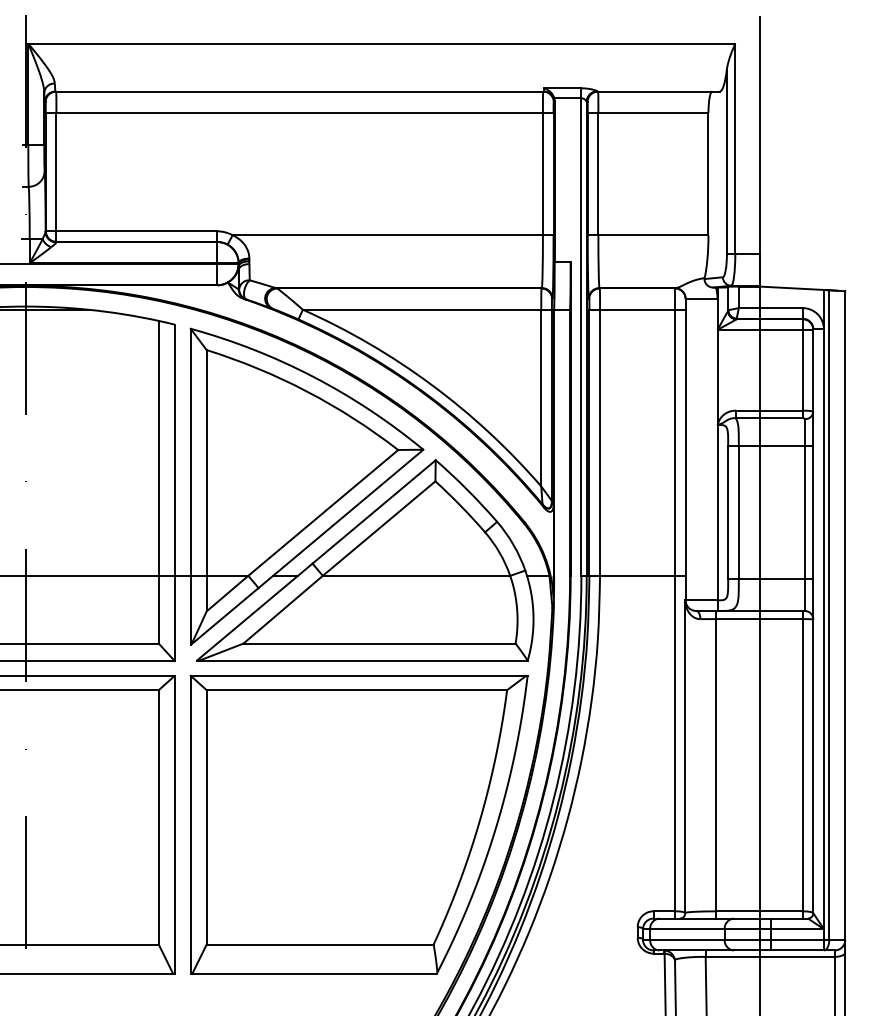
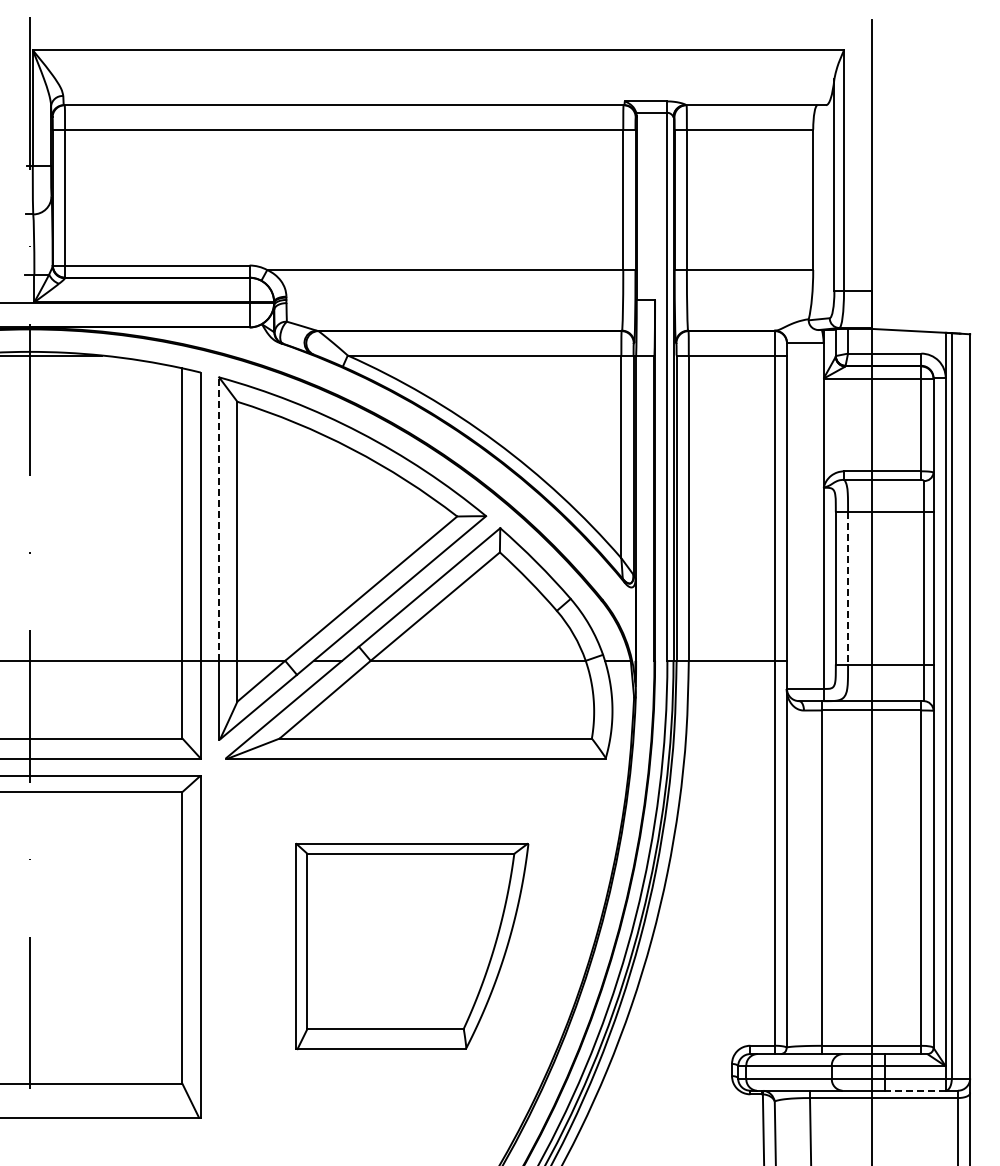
line: (191, 452) -> (219, 519), solid -> dashed
line: (739, 512) -> (848, 588), solid -> dashed
part: (359, 824) -> (412, 946), size x0.6
line: (797, 950) -> (915, 1090), solid -> dashed

